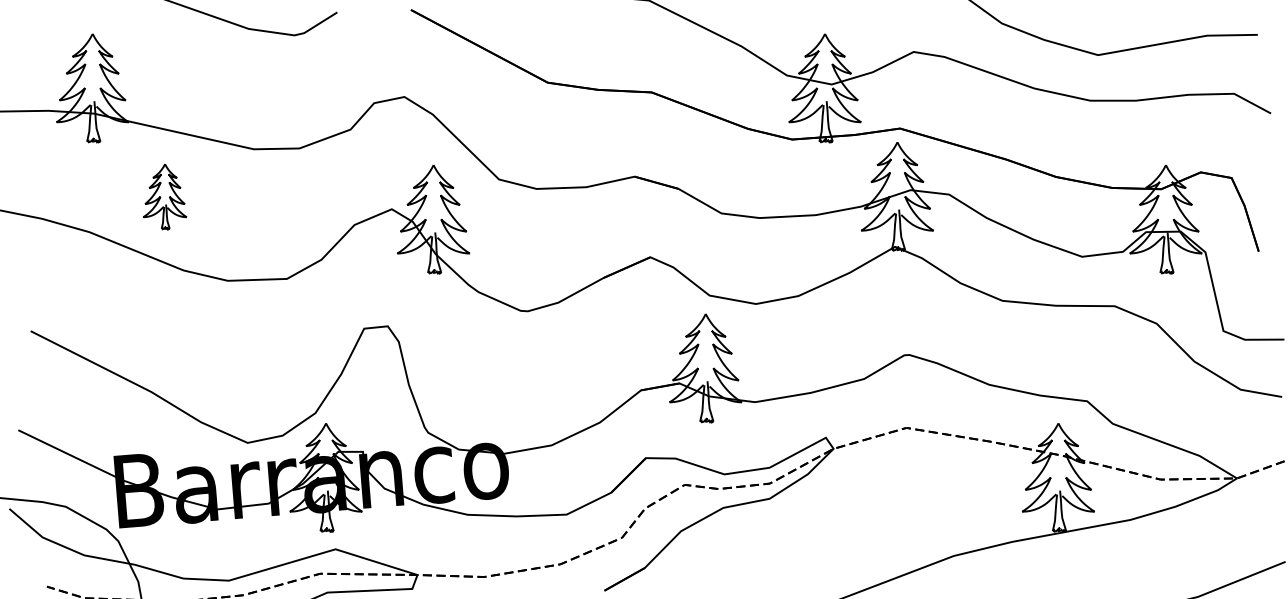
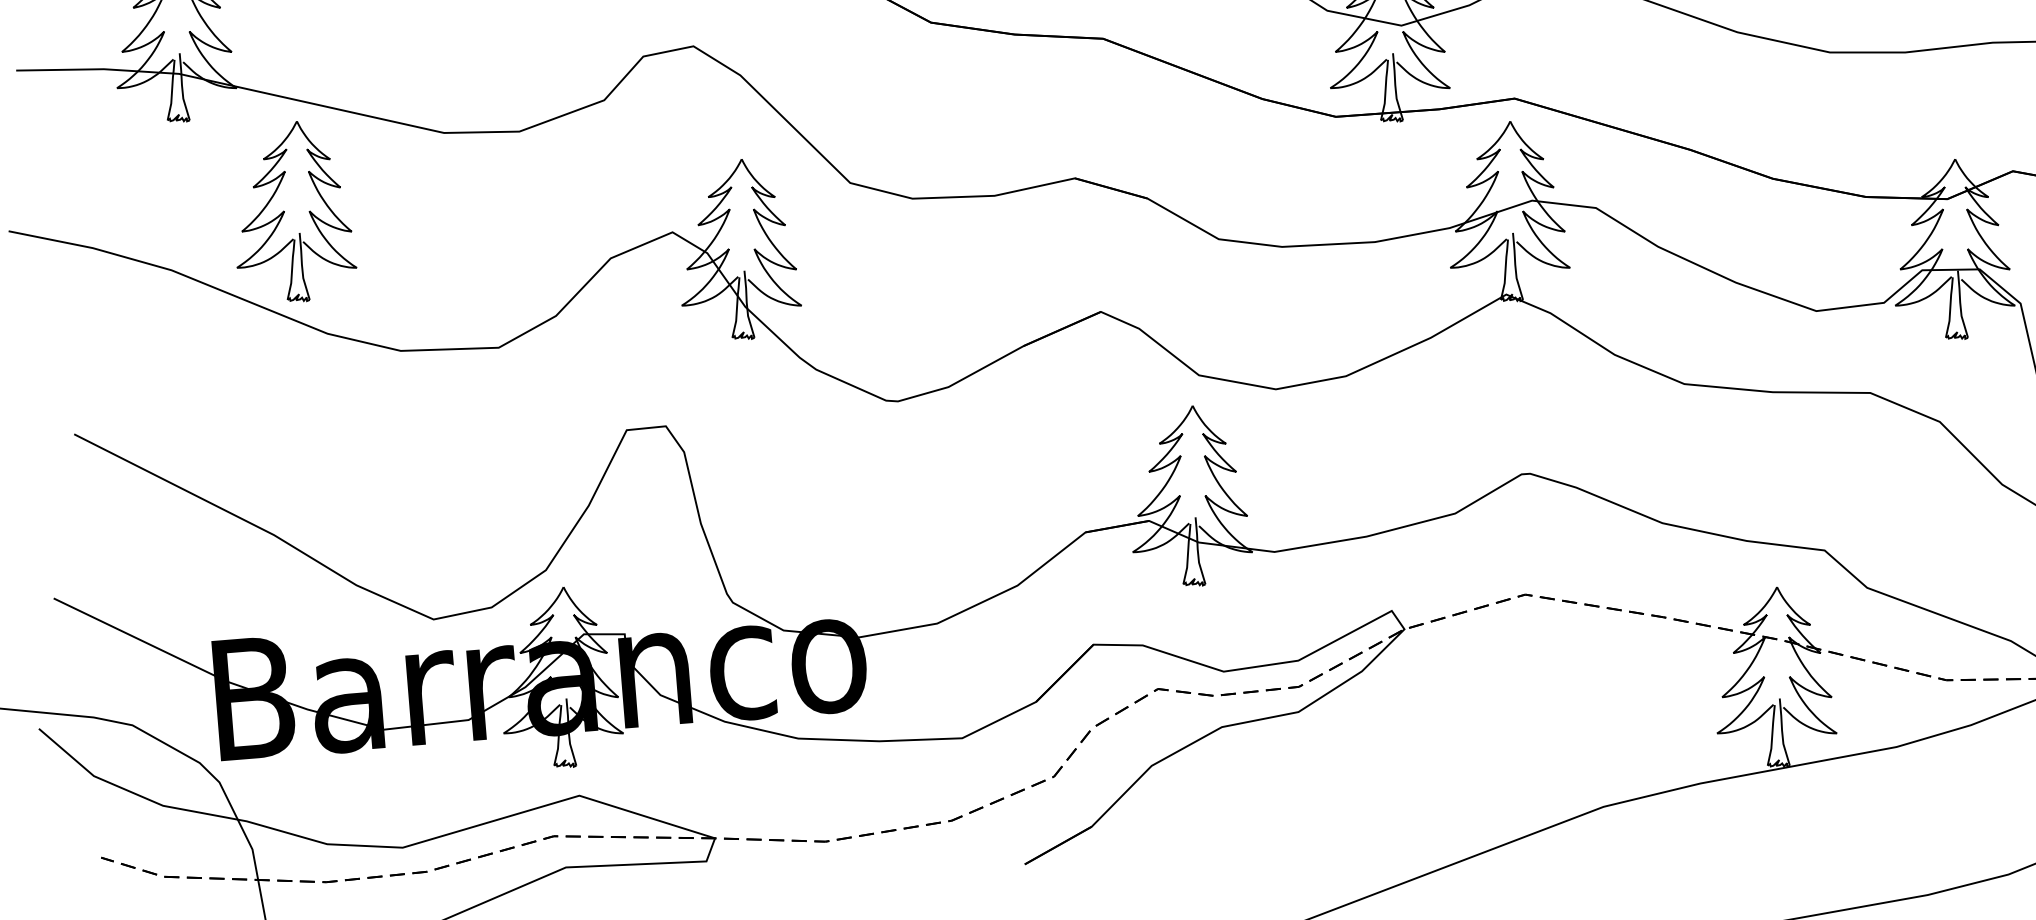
part: (164, 196) -> (295, 211), size x1.67

